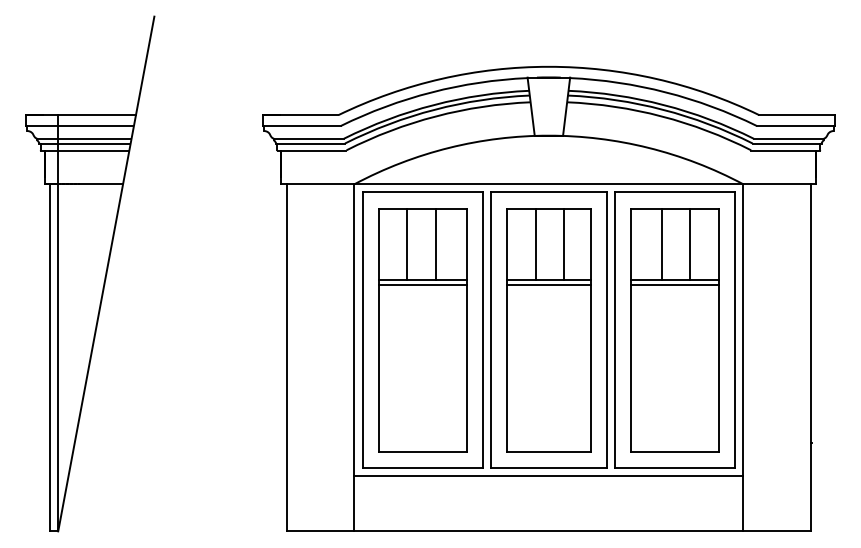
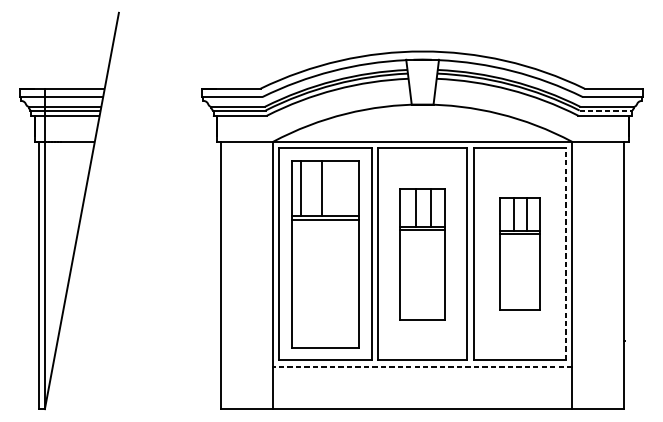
line: (787, 143) -> (606, 110), solid -> dashed
line: (407, 244) -> (300, 188), moved
line: (435, 244) -> (322, 188), moved
part: (548, 330) -> (422, 254), size x0.7
part: (674, 330) -> (519, 254), size x0.6
line: (735, 330) -> (566, 254), solid -> dashed
line: (548, 475) -> (422, 366), solid -> dashed

